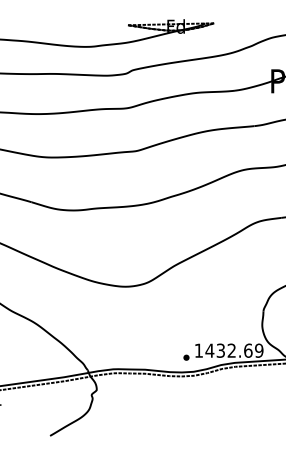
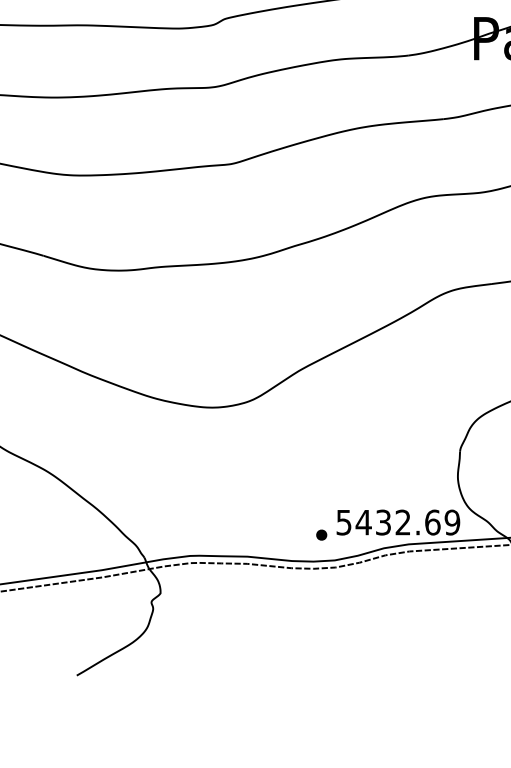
text: (198, 350) -> (343, 522), 1432.69 -> 5432.69

